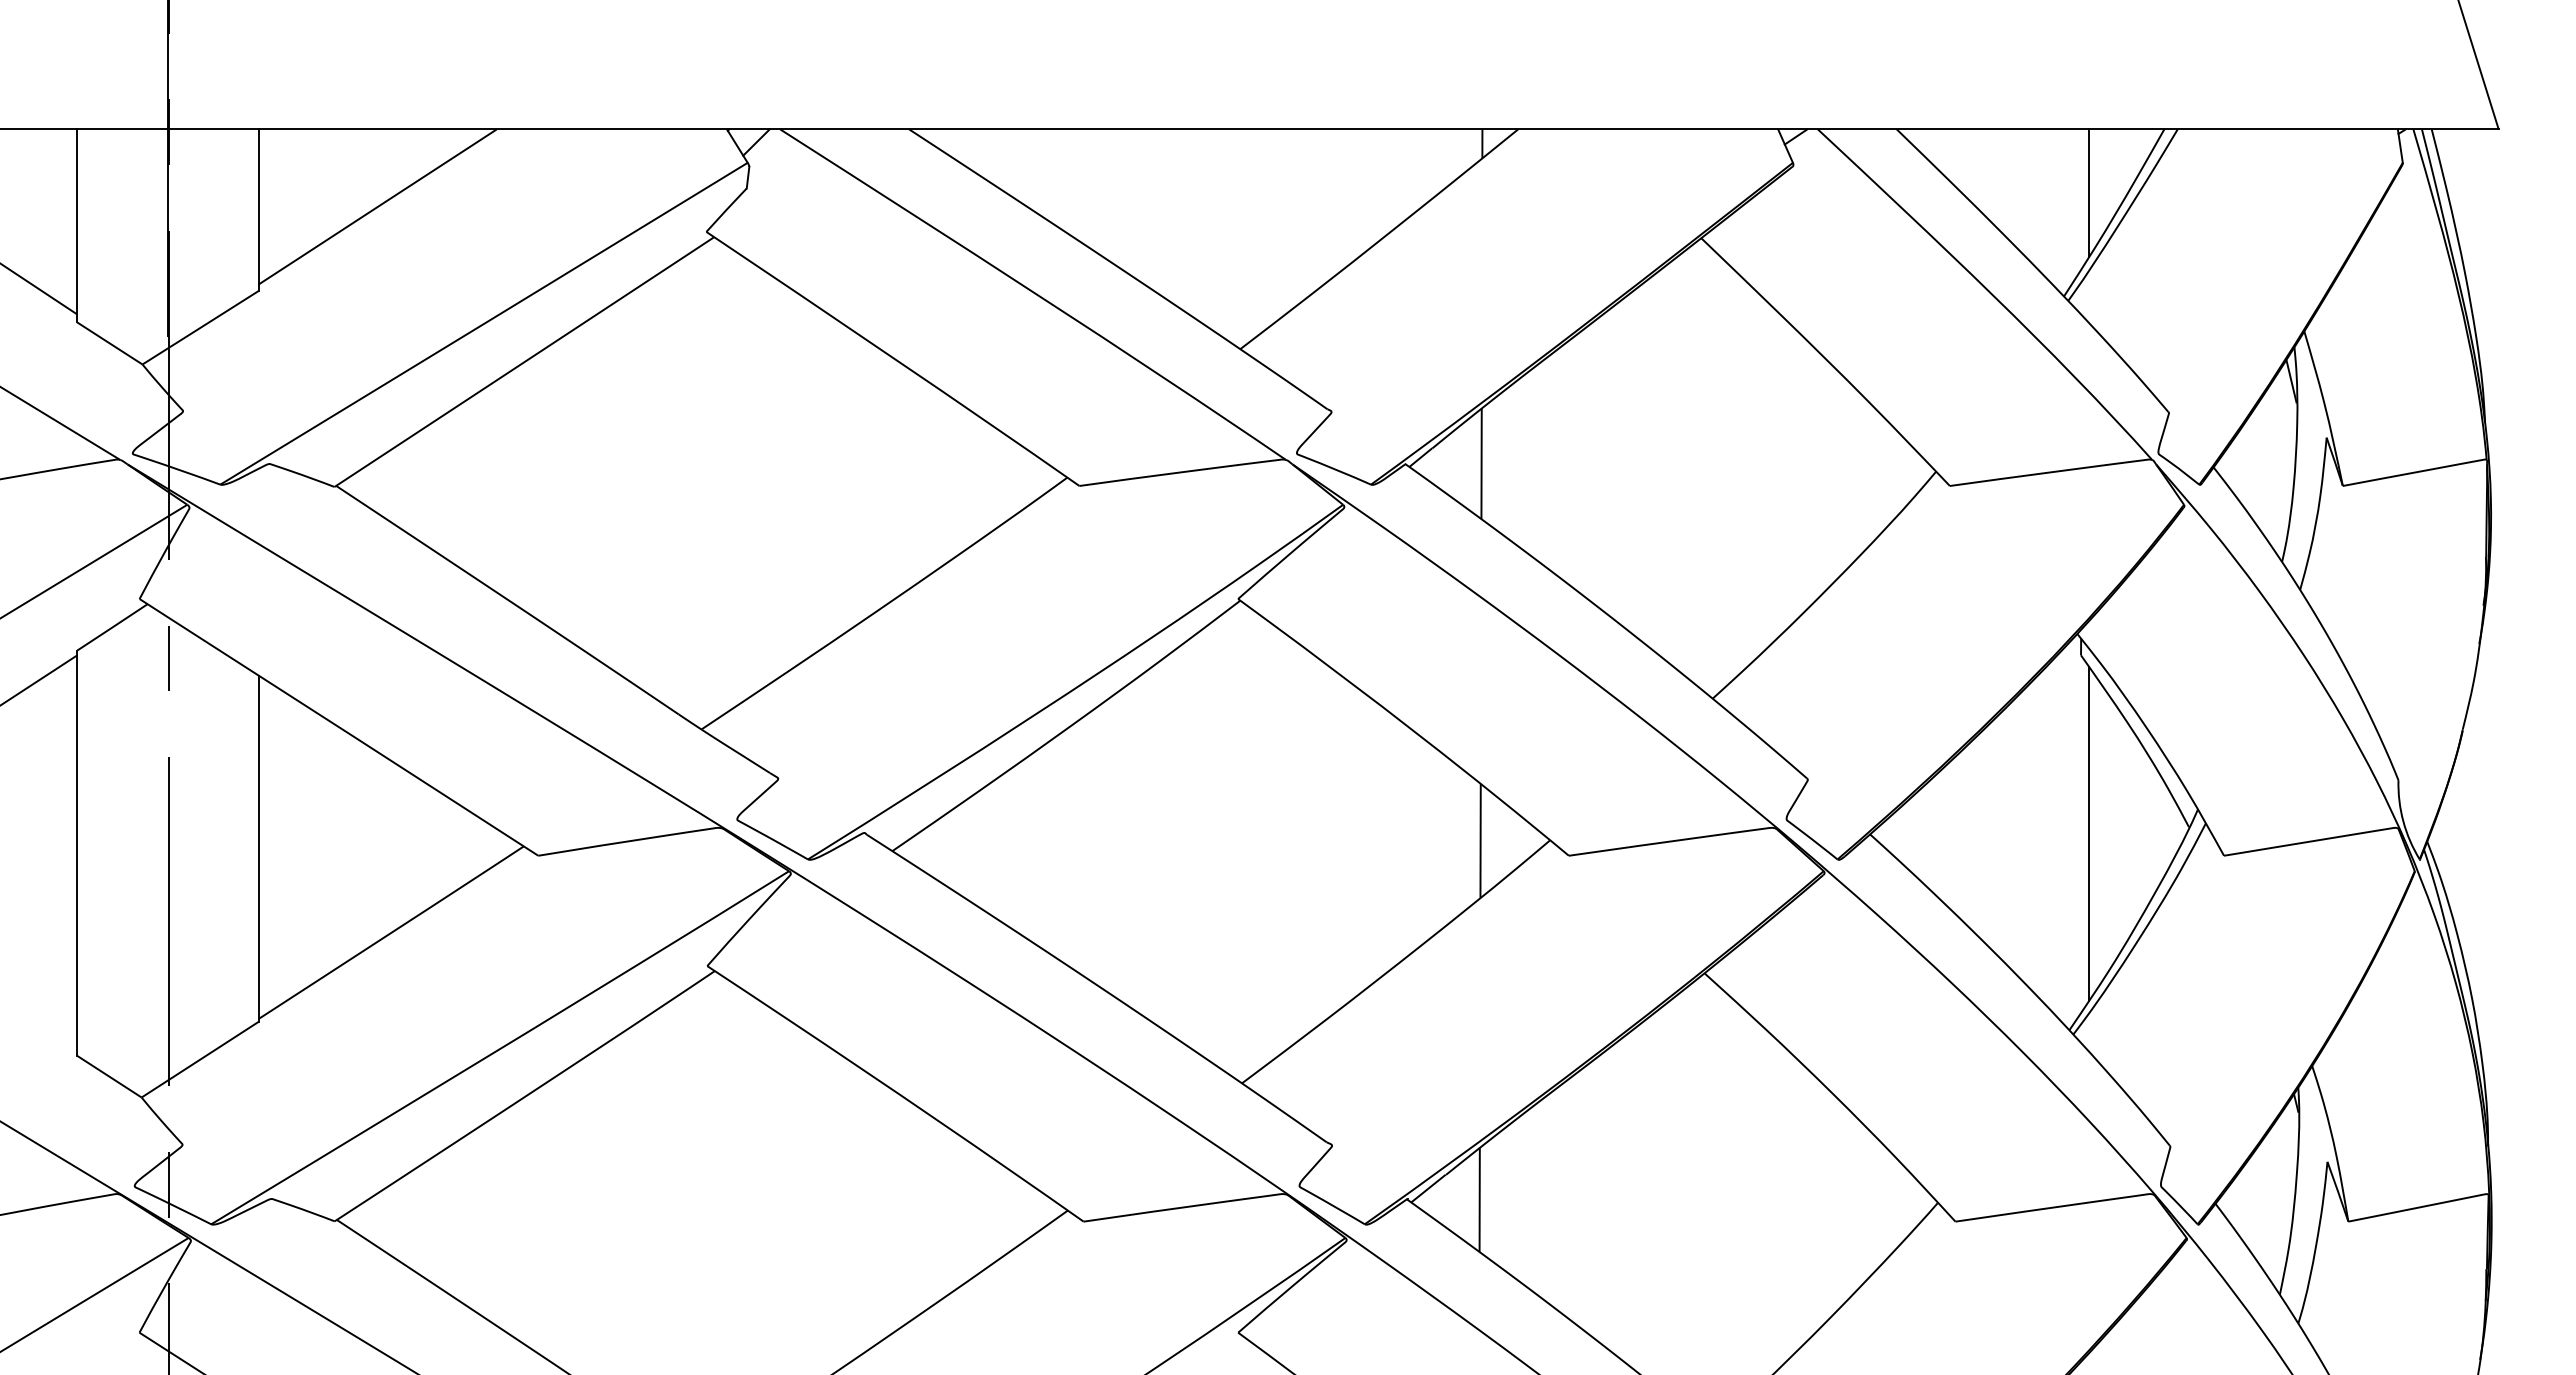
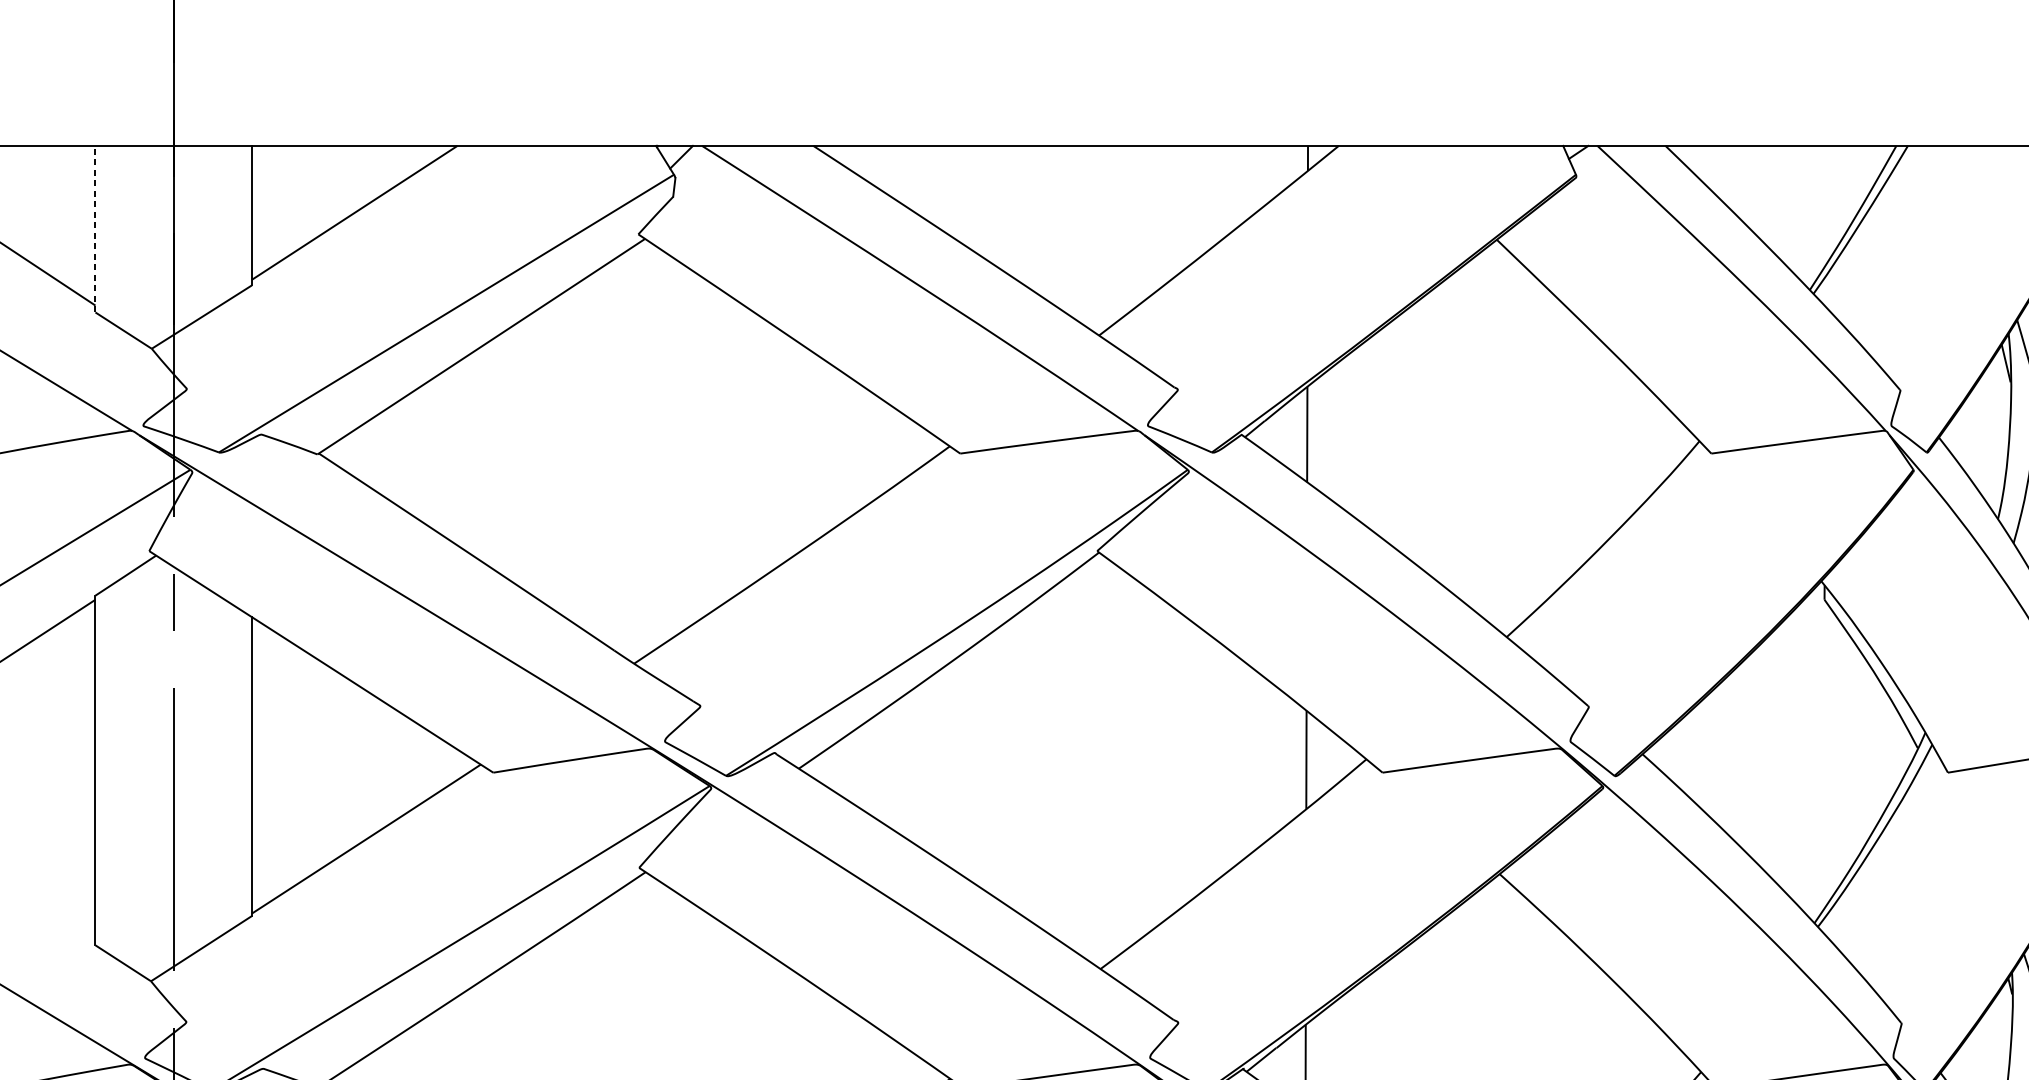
line: (2089, 193) -> (1831, 201), removed
line: (77, 225) -> (95, 228), solid -> dashed
line: (2089, 833) -> (1831, 753), removed

